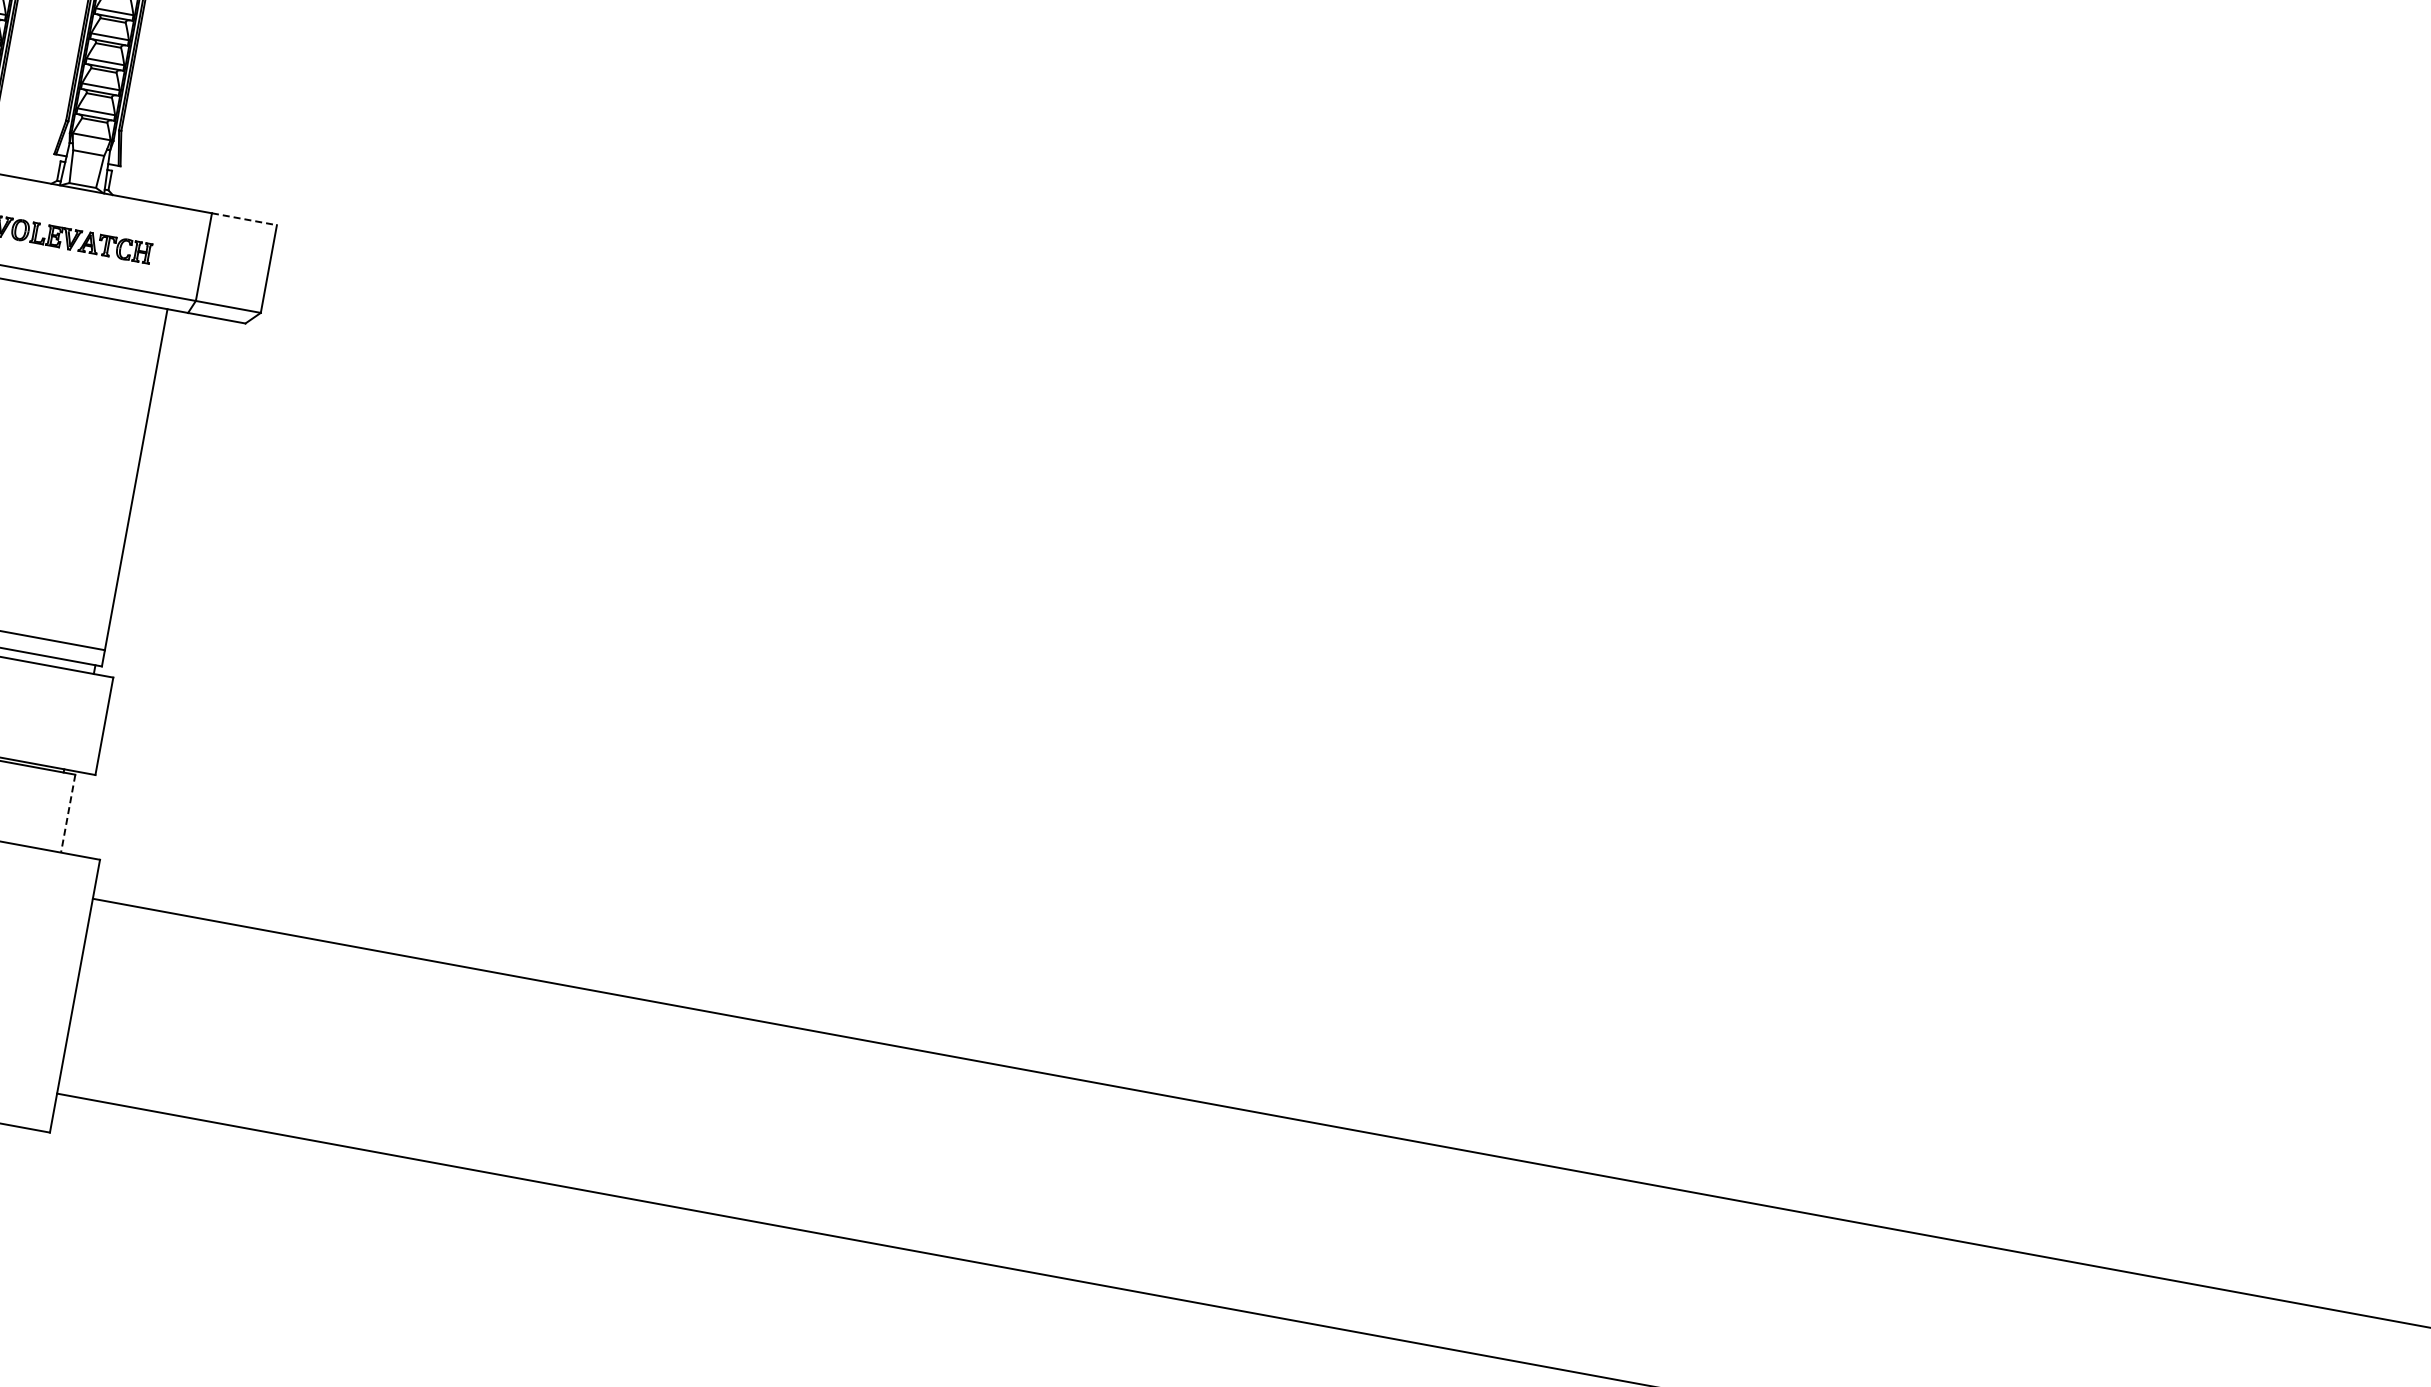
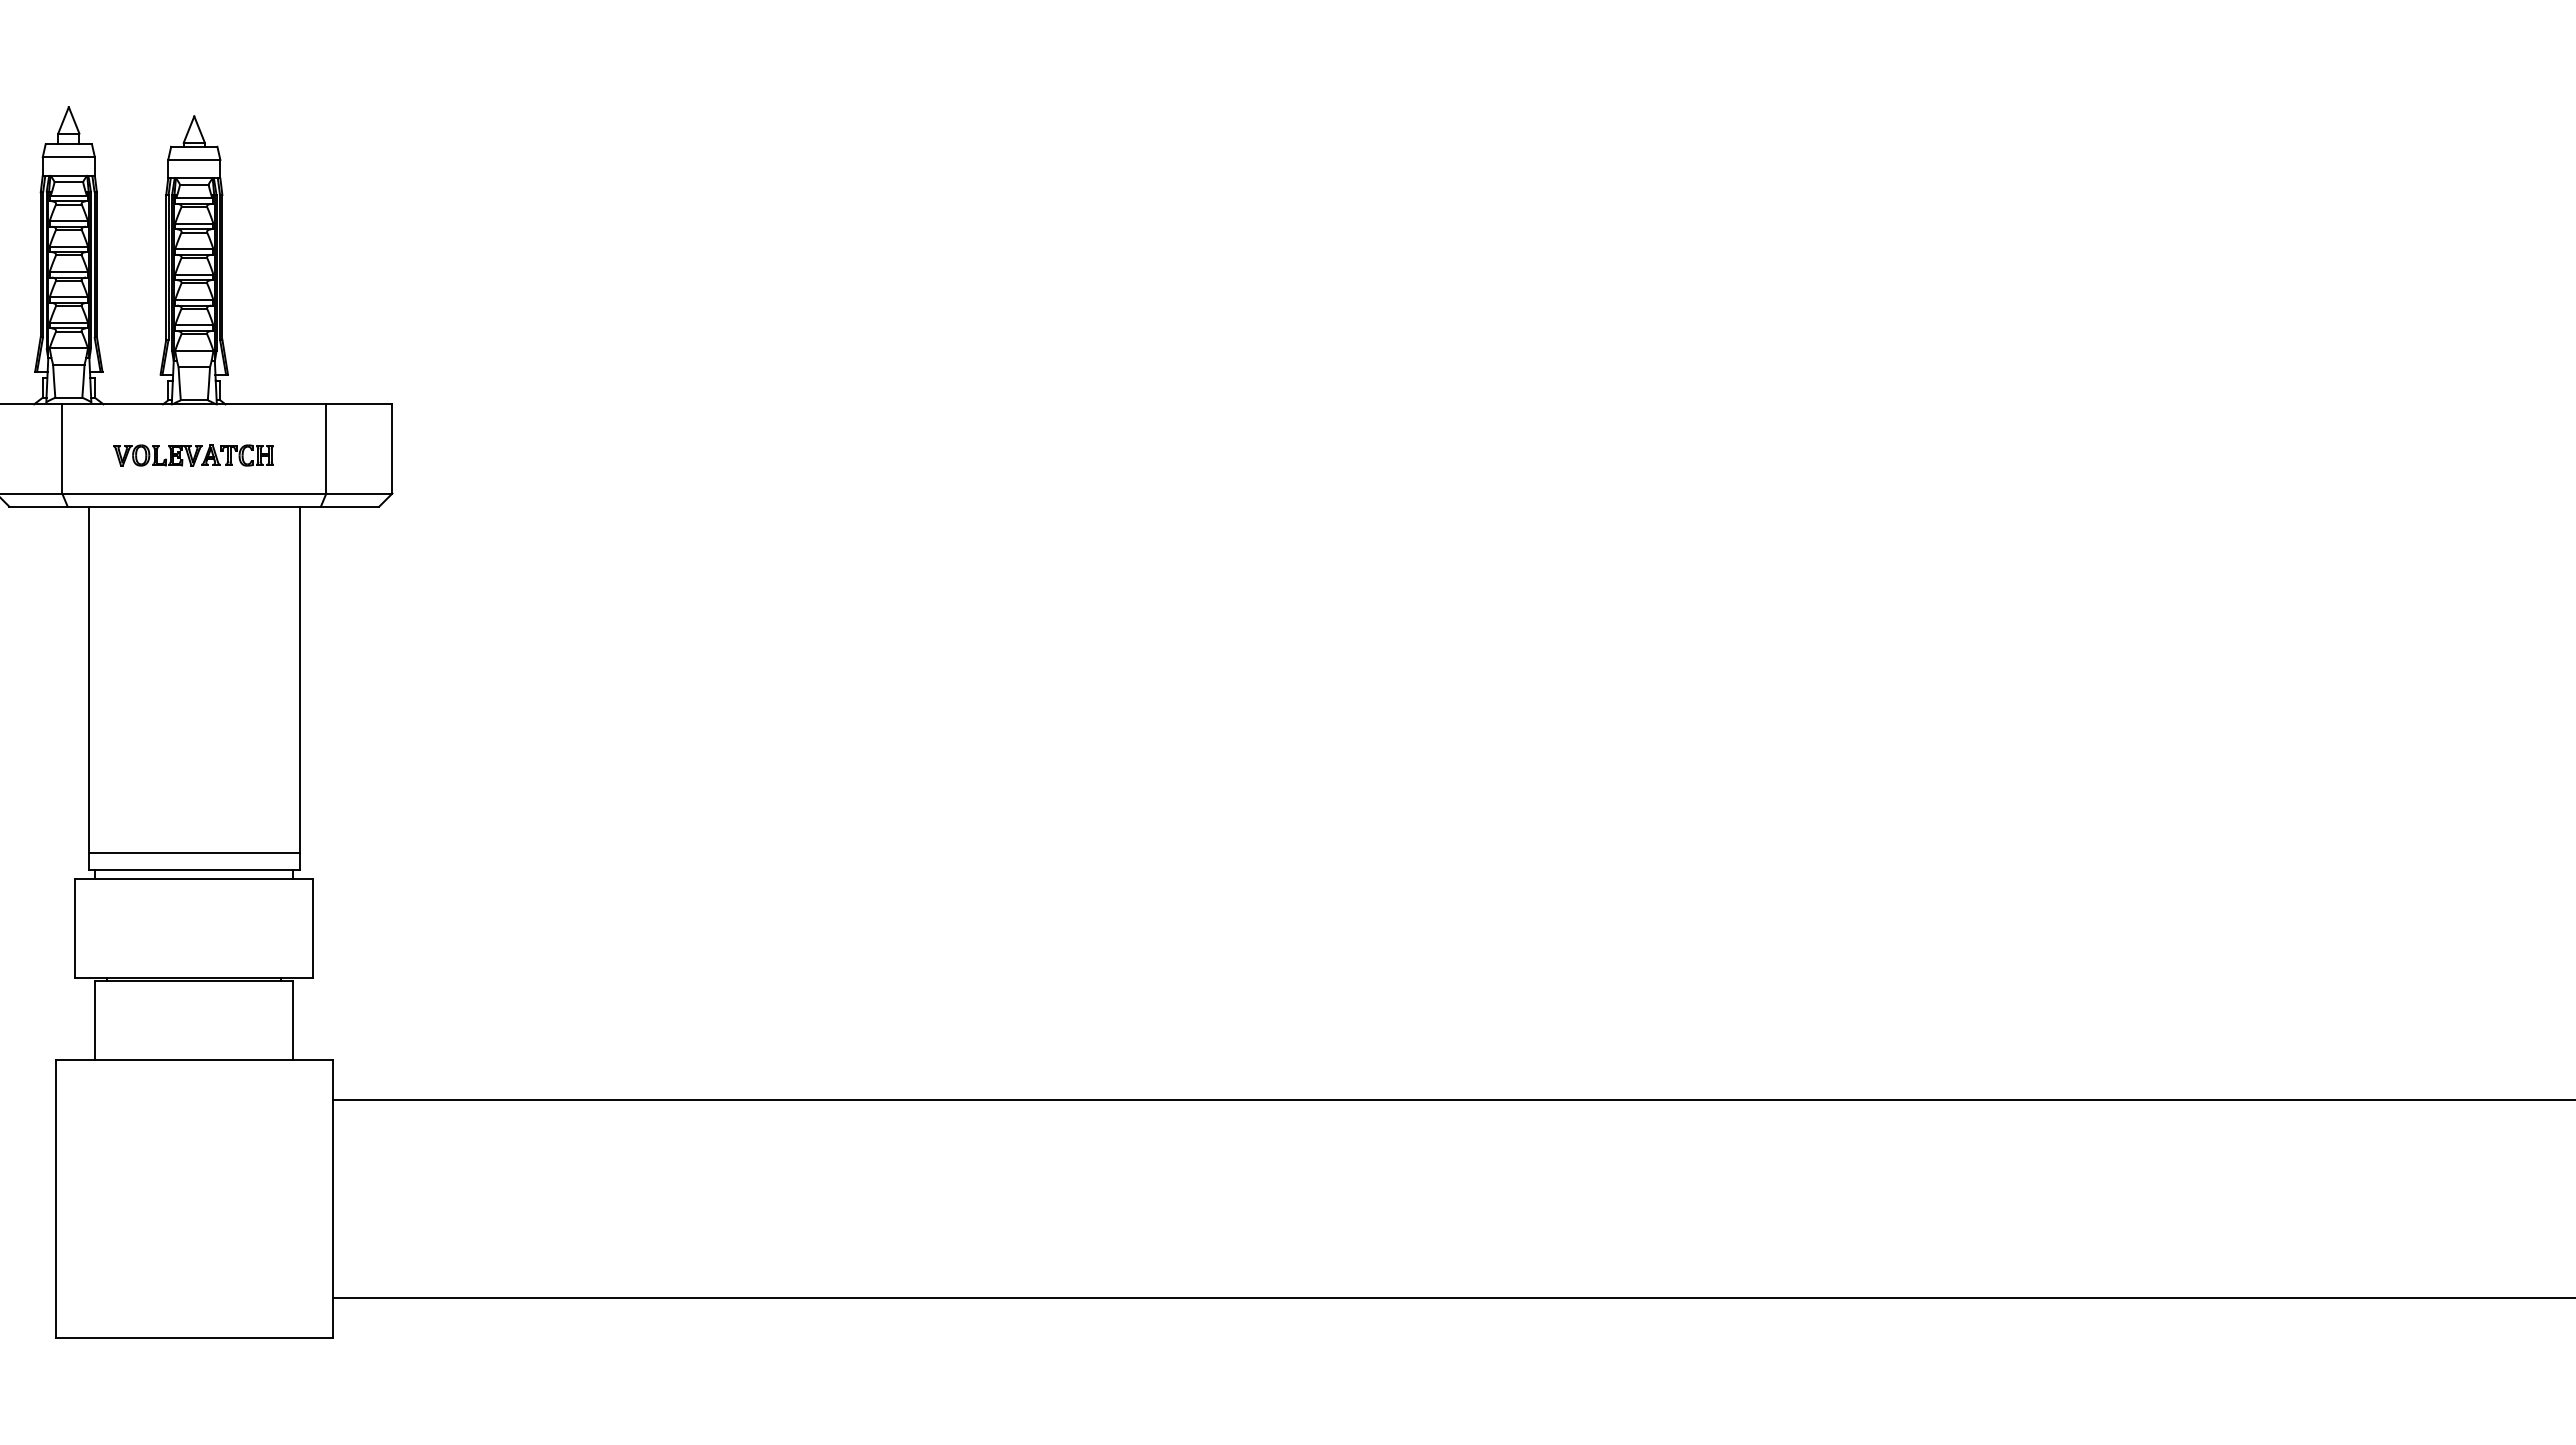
line: (244, 219) -> (359, 404), dashed -> solid
line: (68, 813) -> (293, 1020), dashed -> solid

